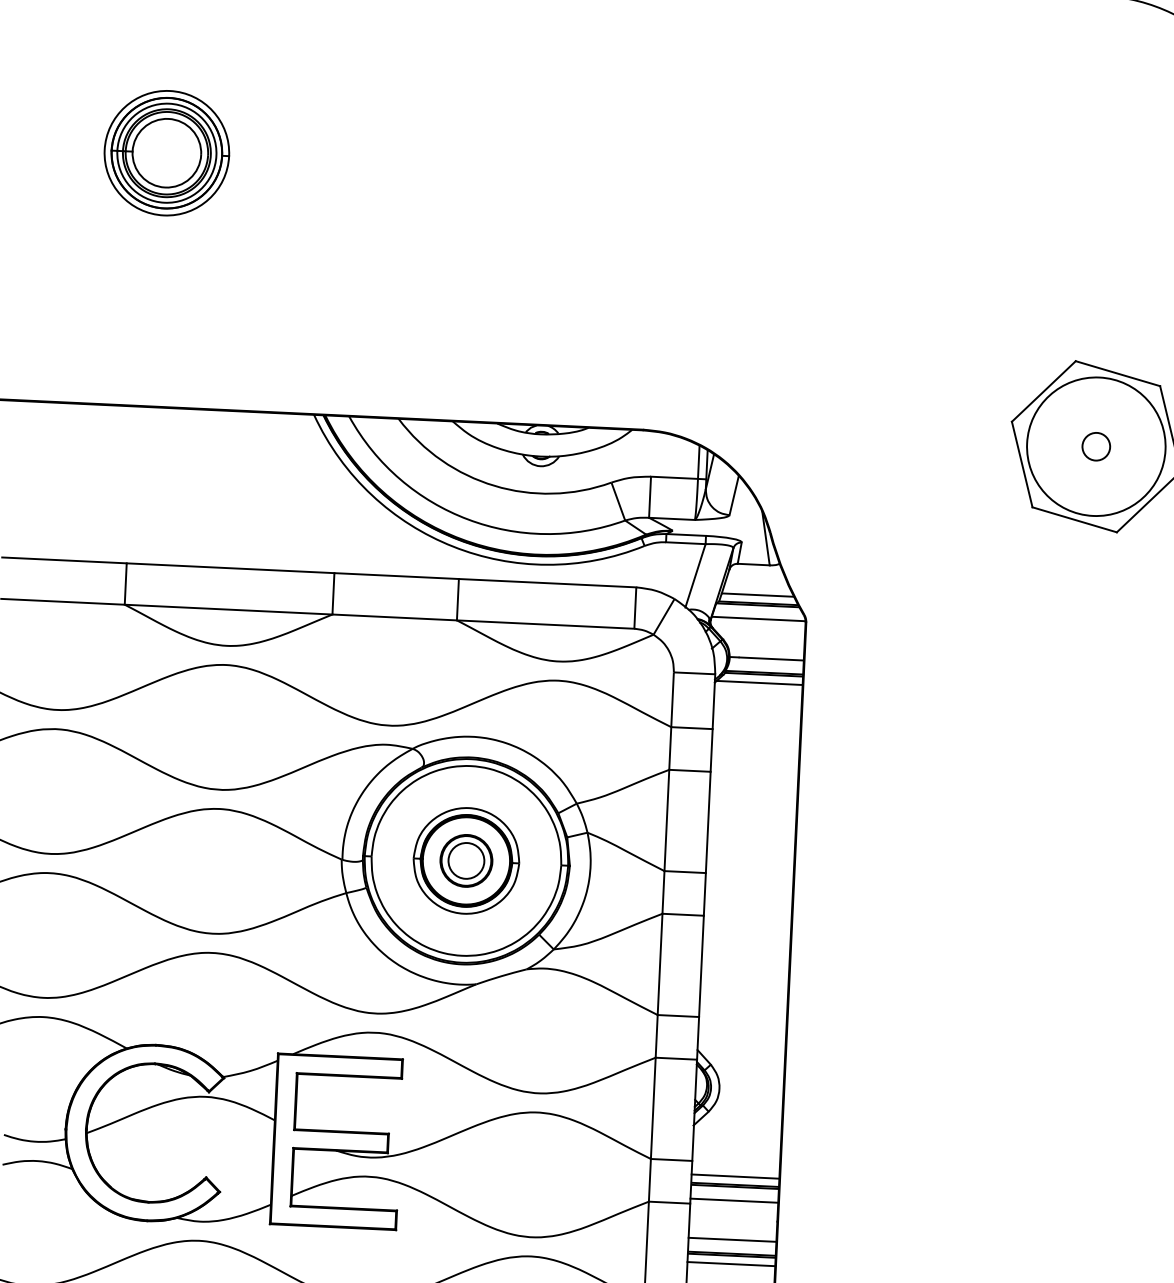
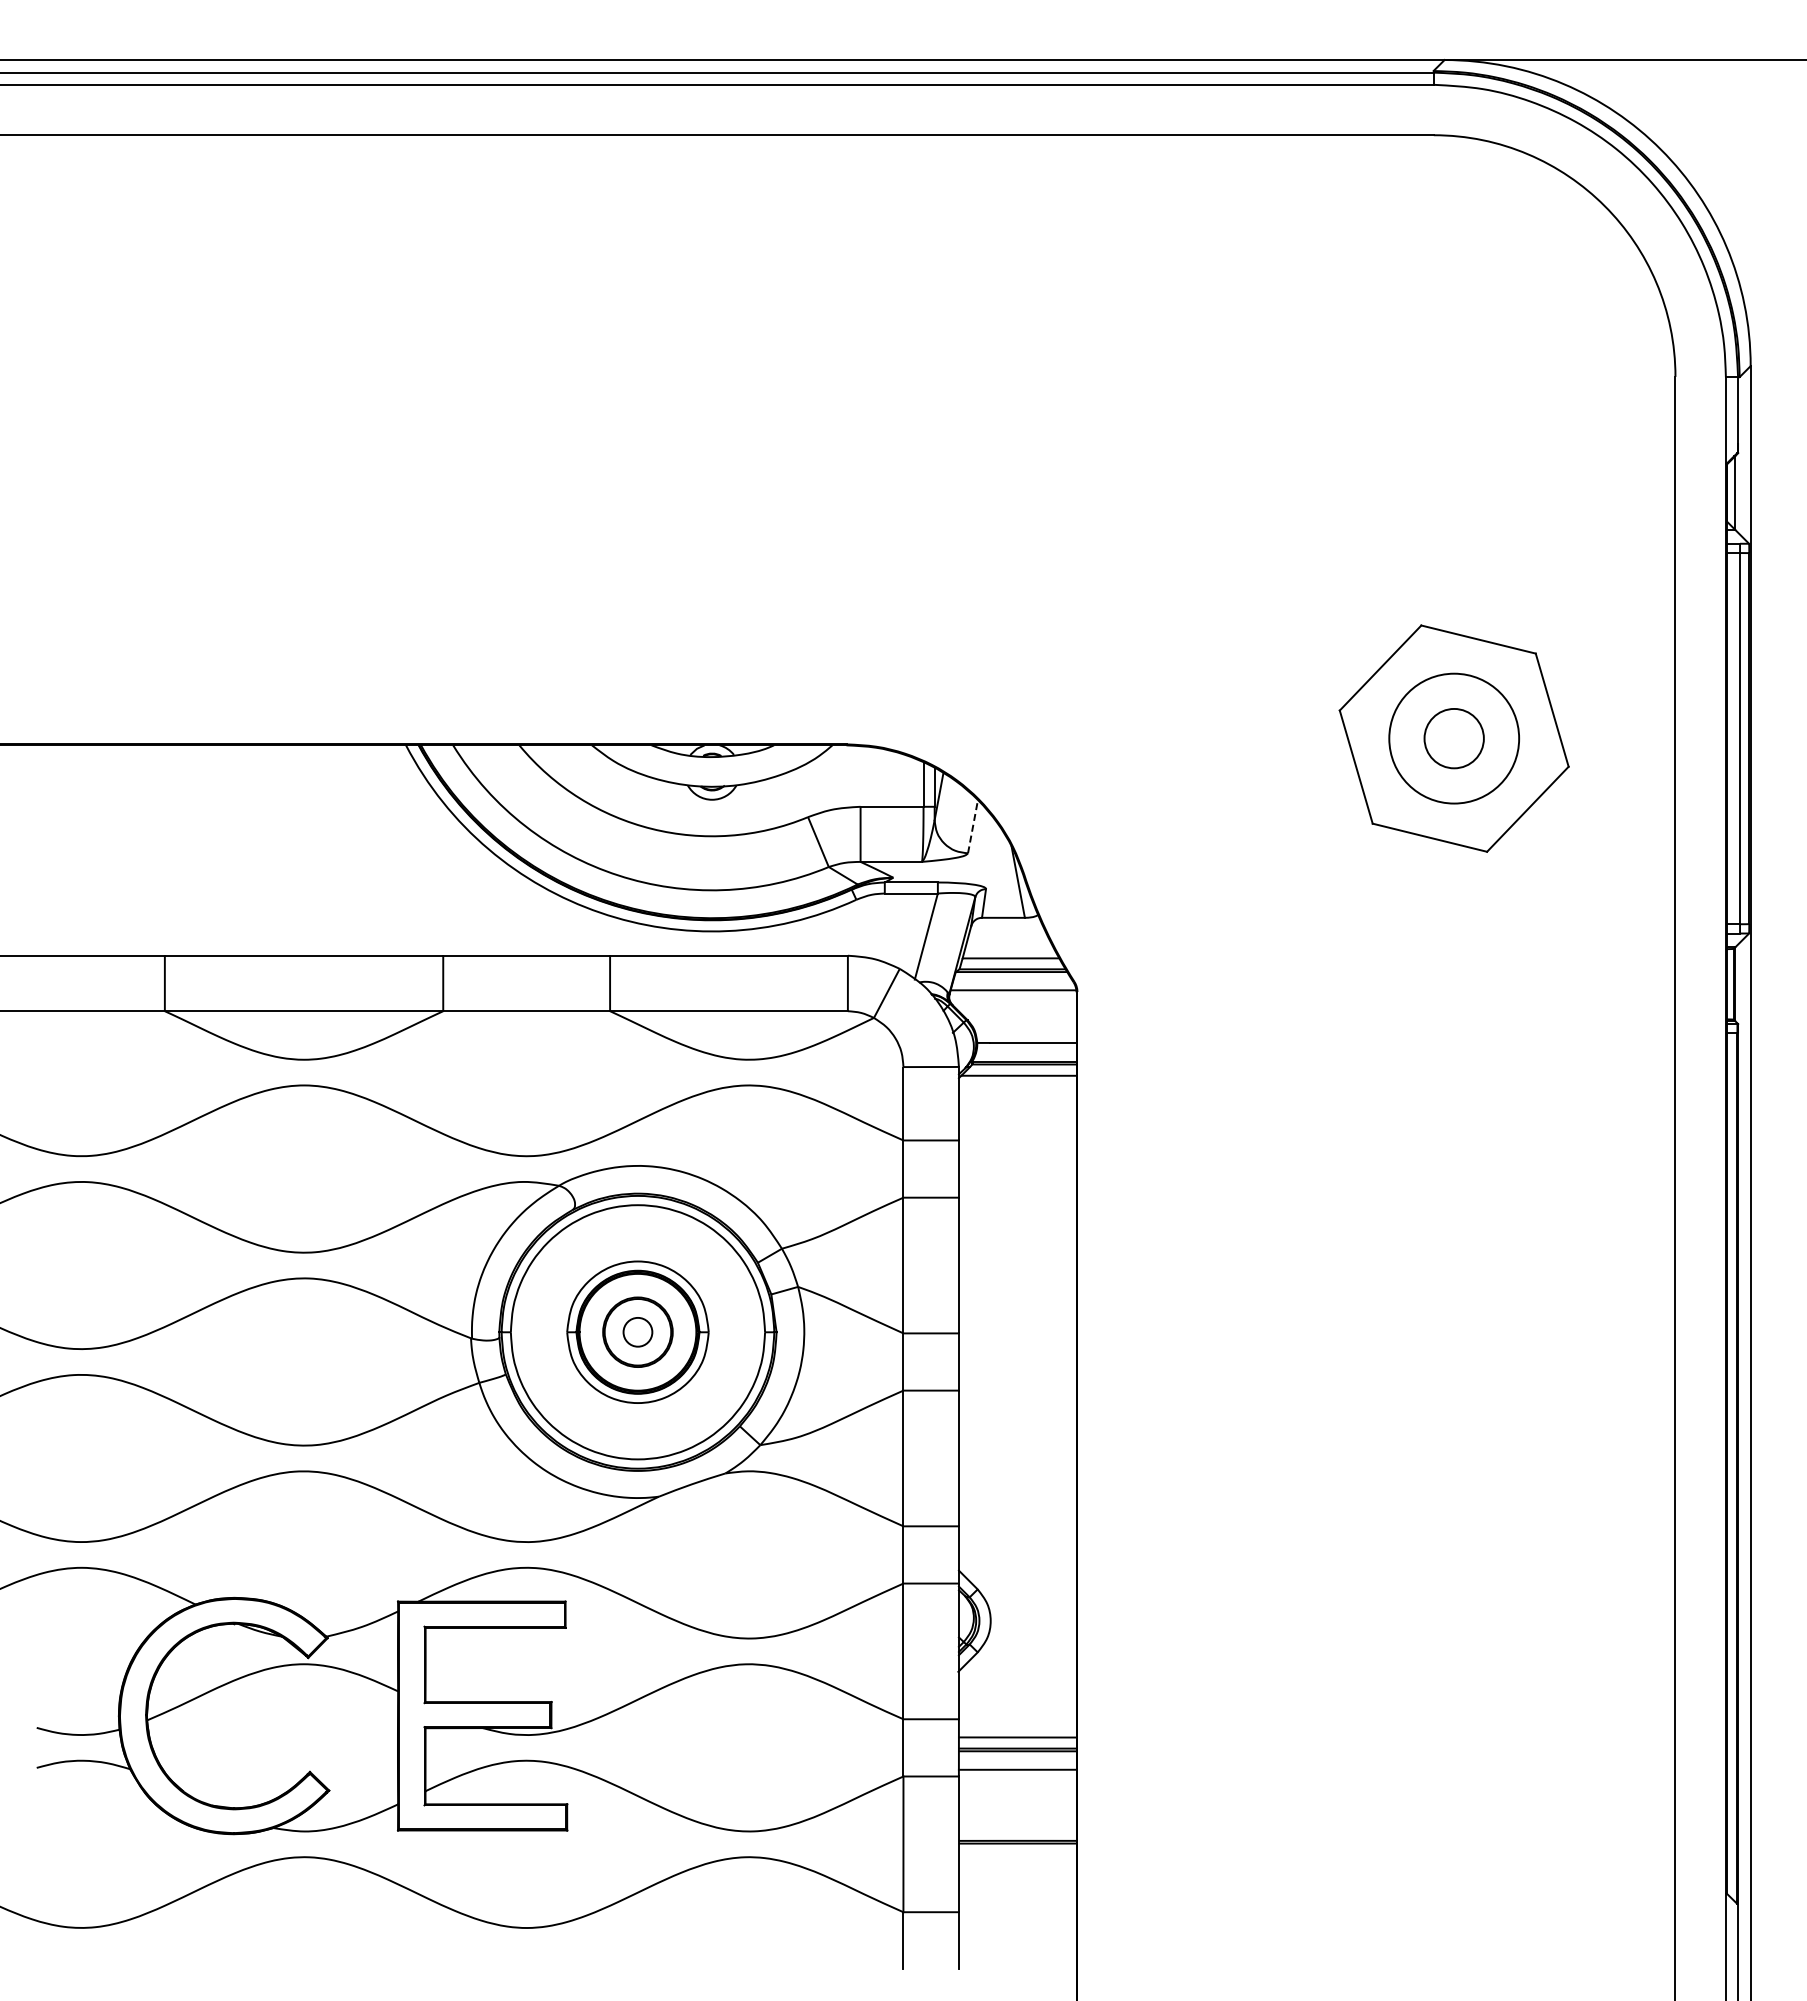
part: (166, 153) -> (192, 404), removed
circle: (1095, 446) -> (1453, 738), size x0.7
circle: (1095, 446) -> (1453, 738), size x1.6
line: (734, 495) -> (973, 826), solid -> dashed
circle: (466, 861) -> (637, 1332), size x0.6
line: (732, 1240) -> (1017, 1822), removed
line: (731, 1263) -> (1017, 1854), removed

